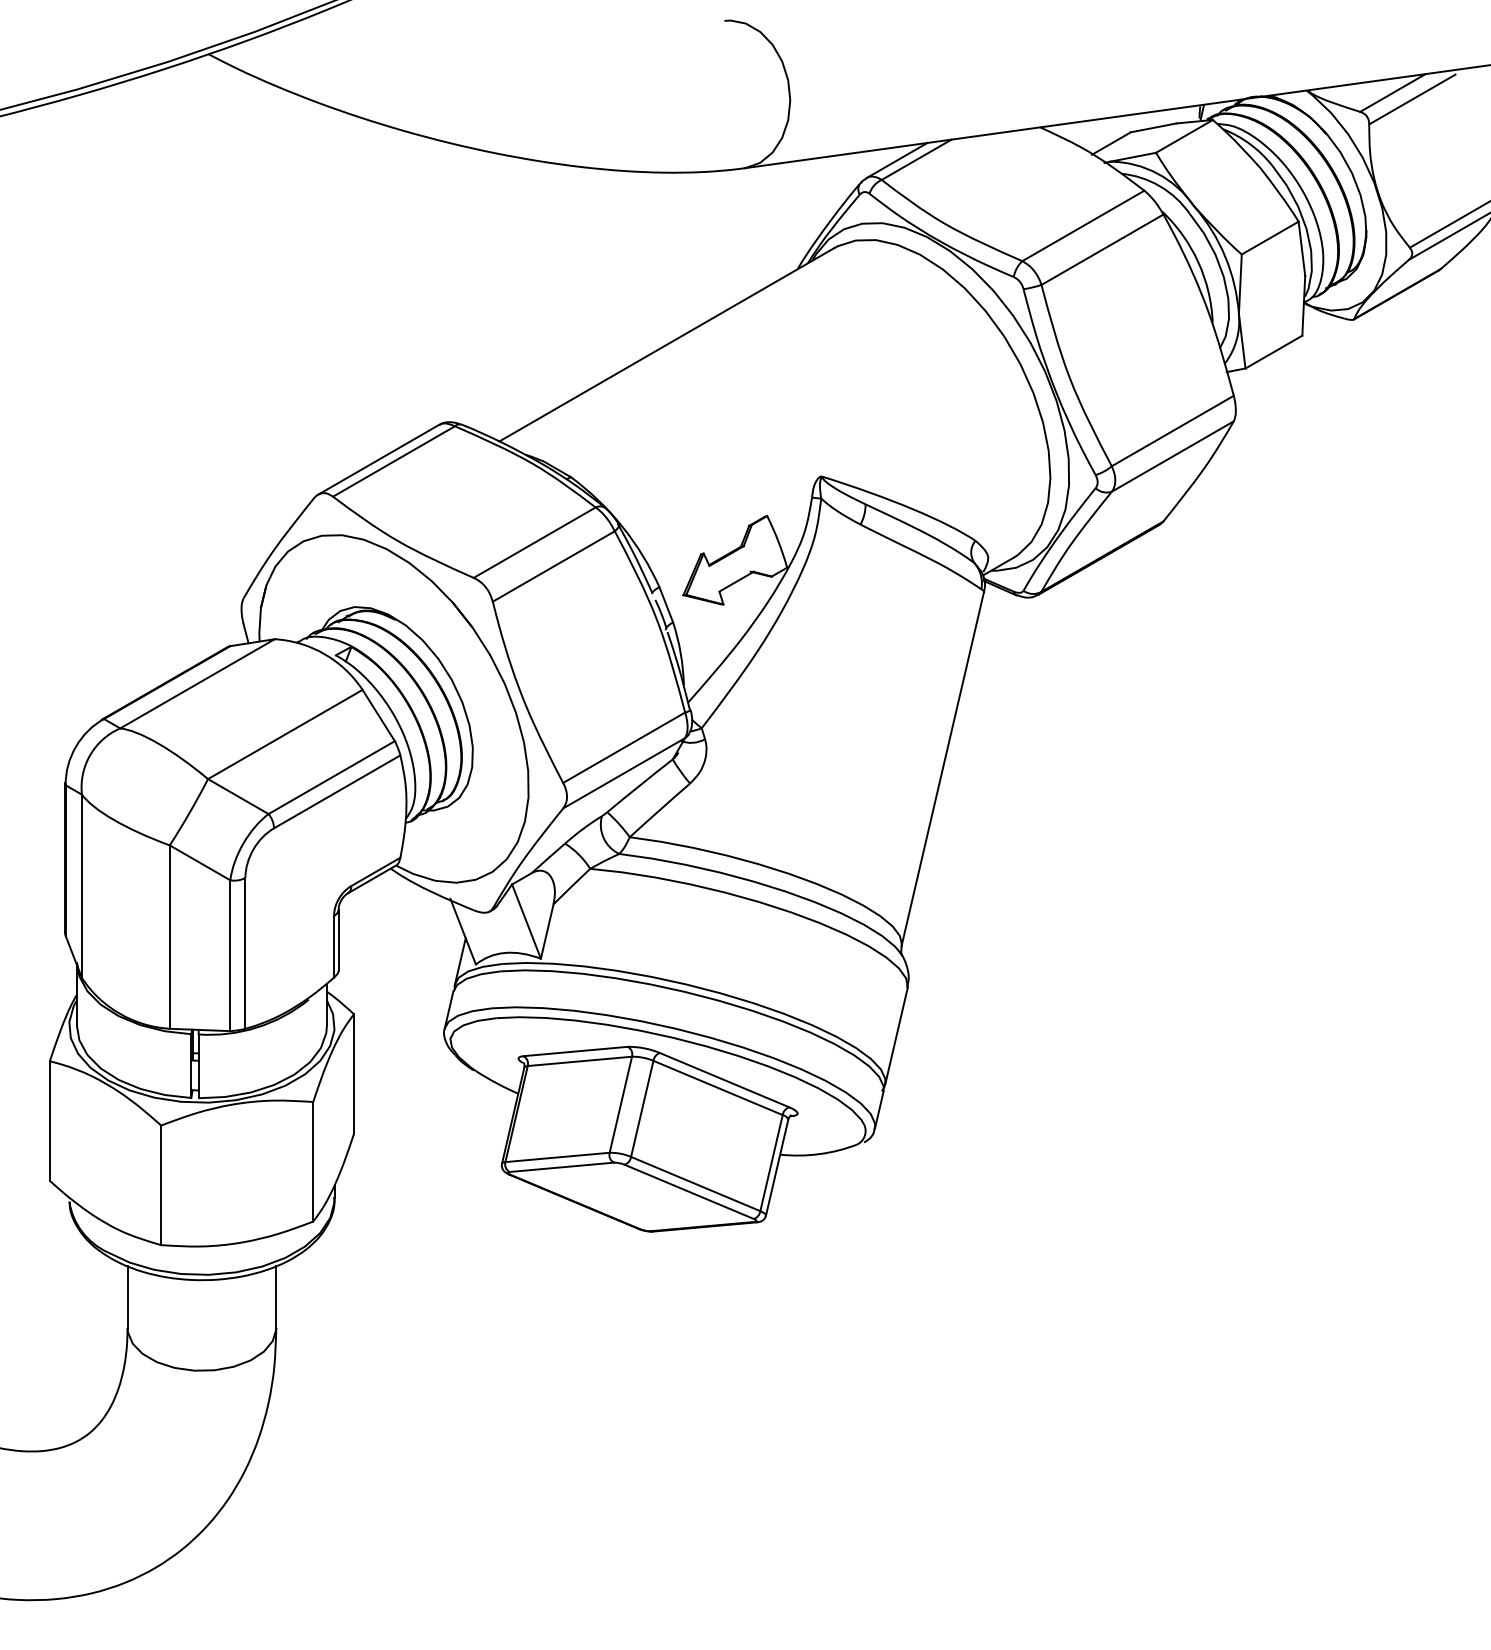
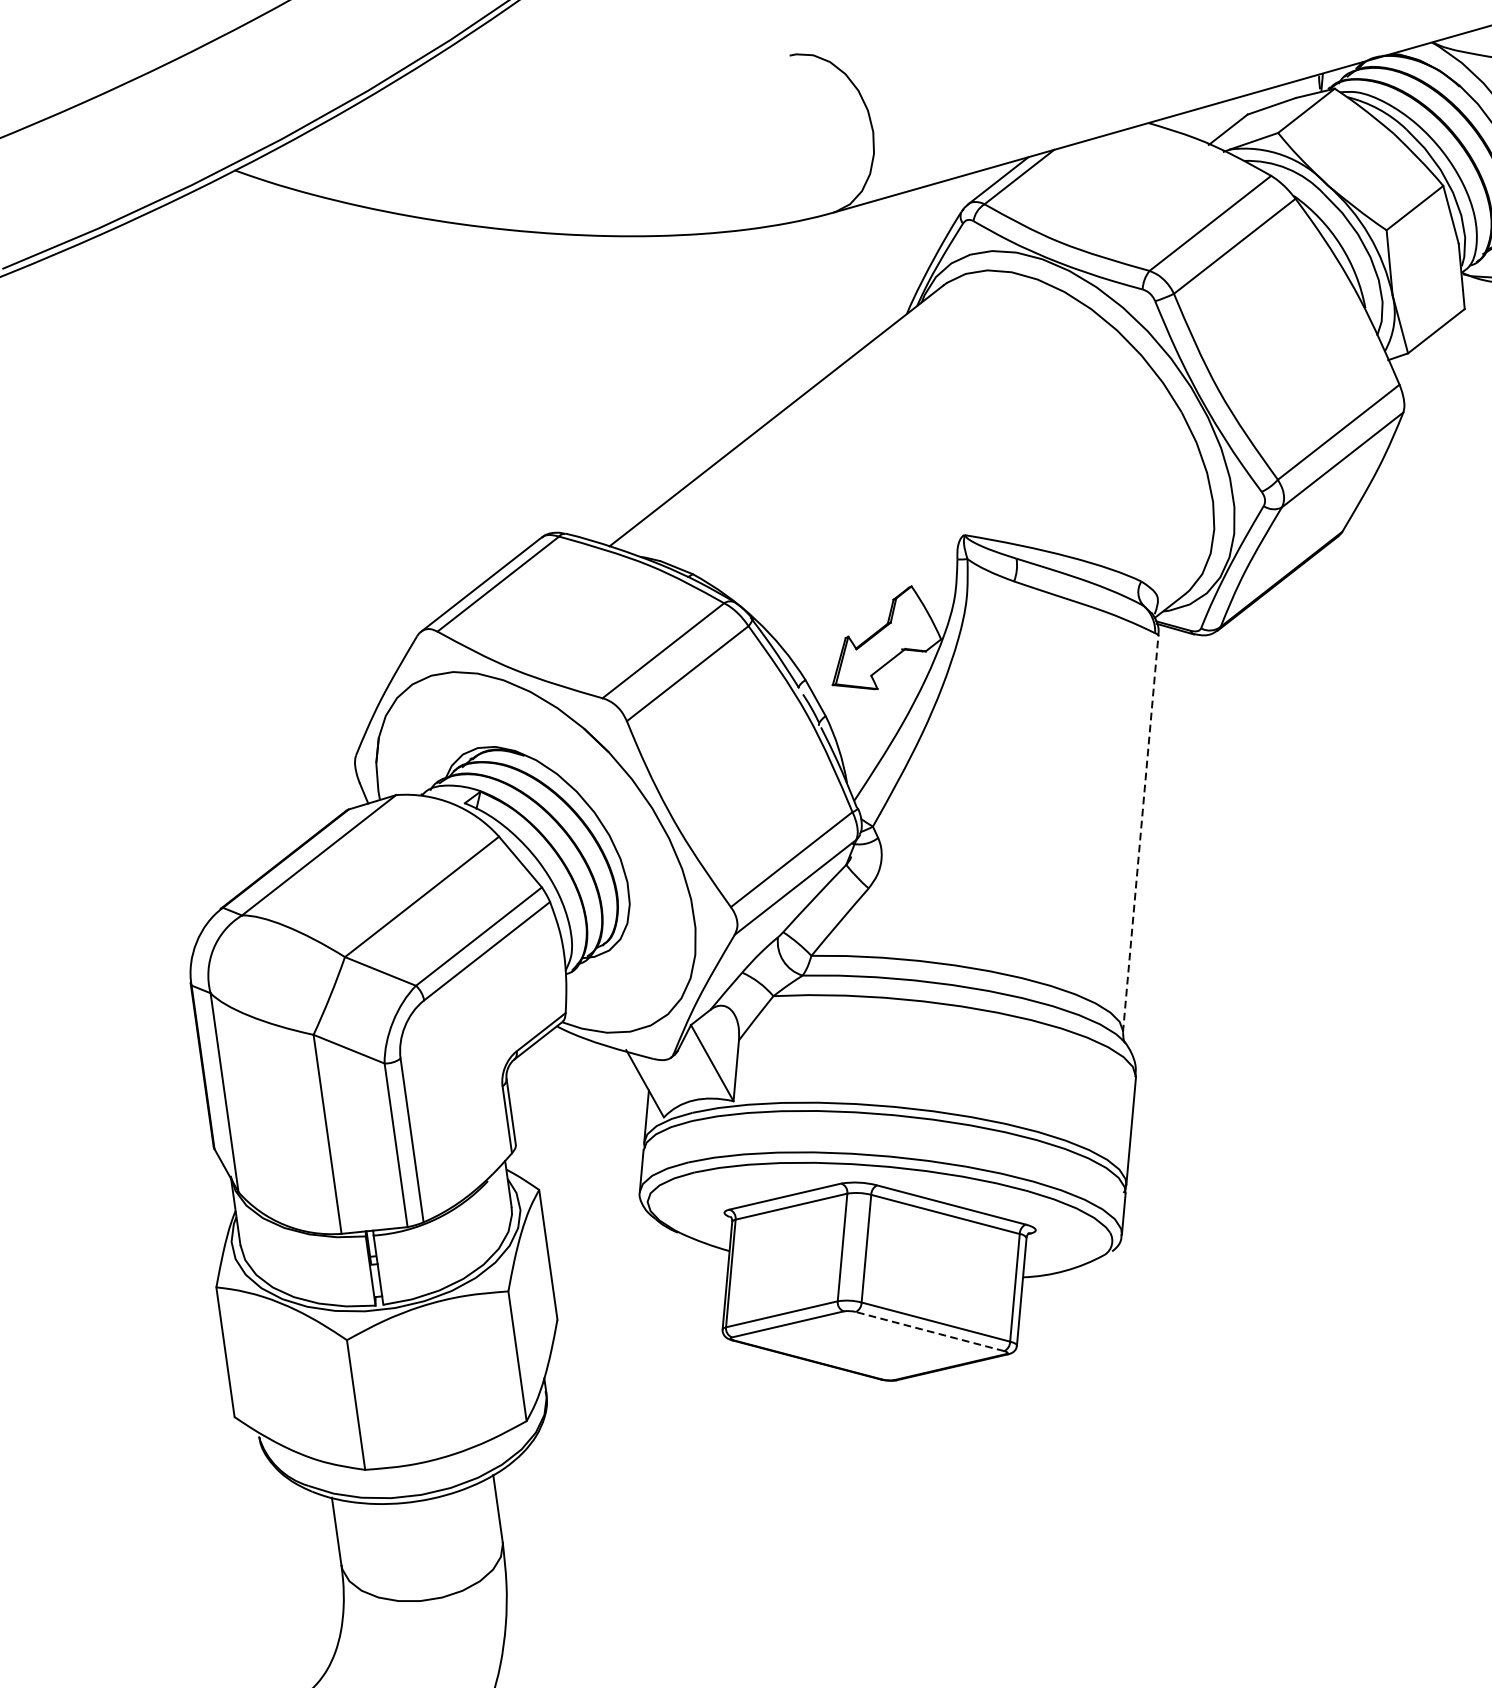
line: (942, 769) -> (1140, 834), solid -> dashed
line: (688, 1191) -> (929, 1331), solid -> dashed

